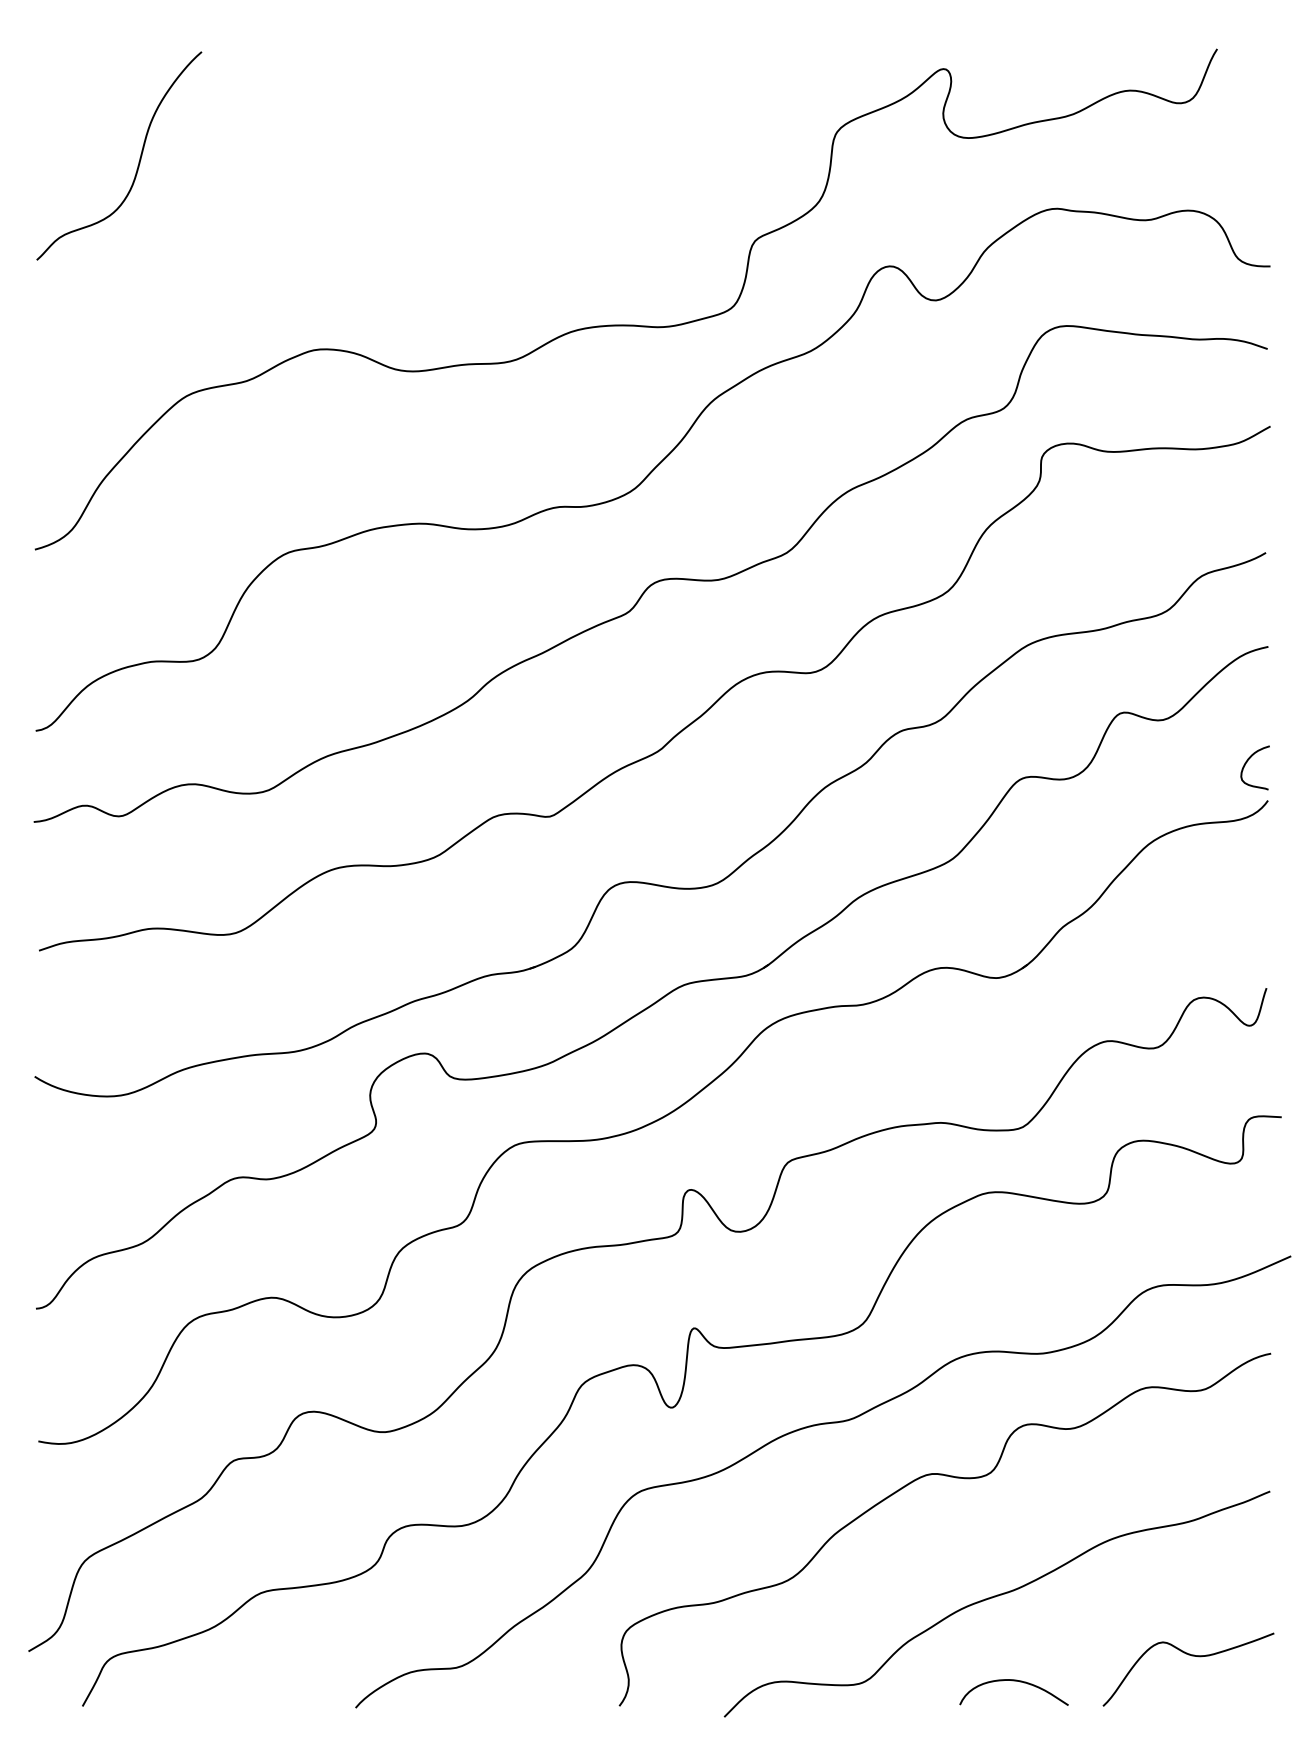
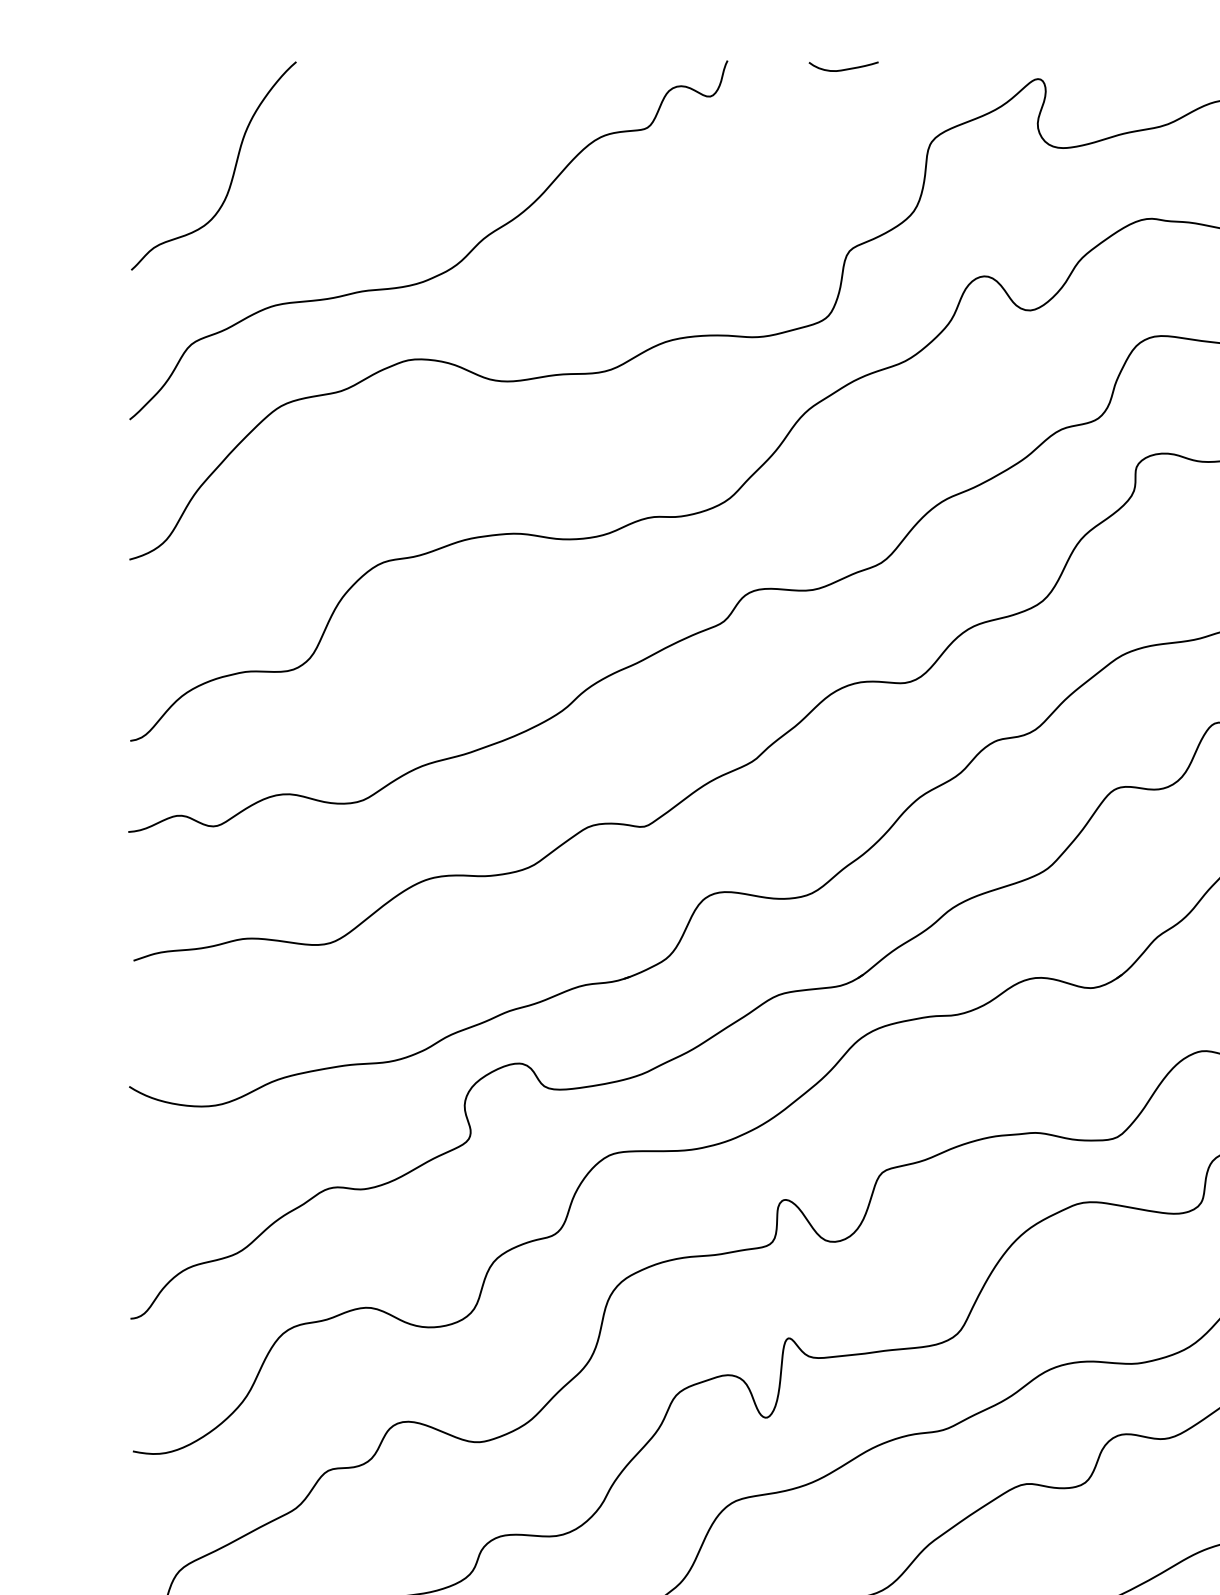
curve: (750, 58) -> (845, 68), added
curve: (349, 261) -> (444, 271), added

